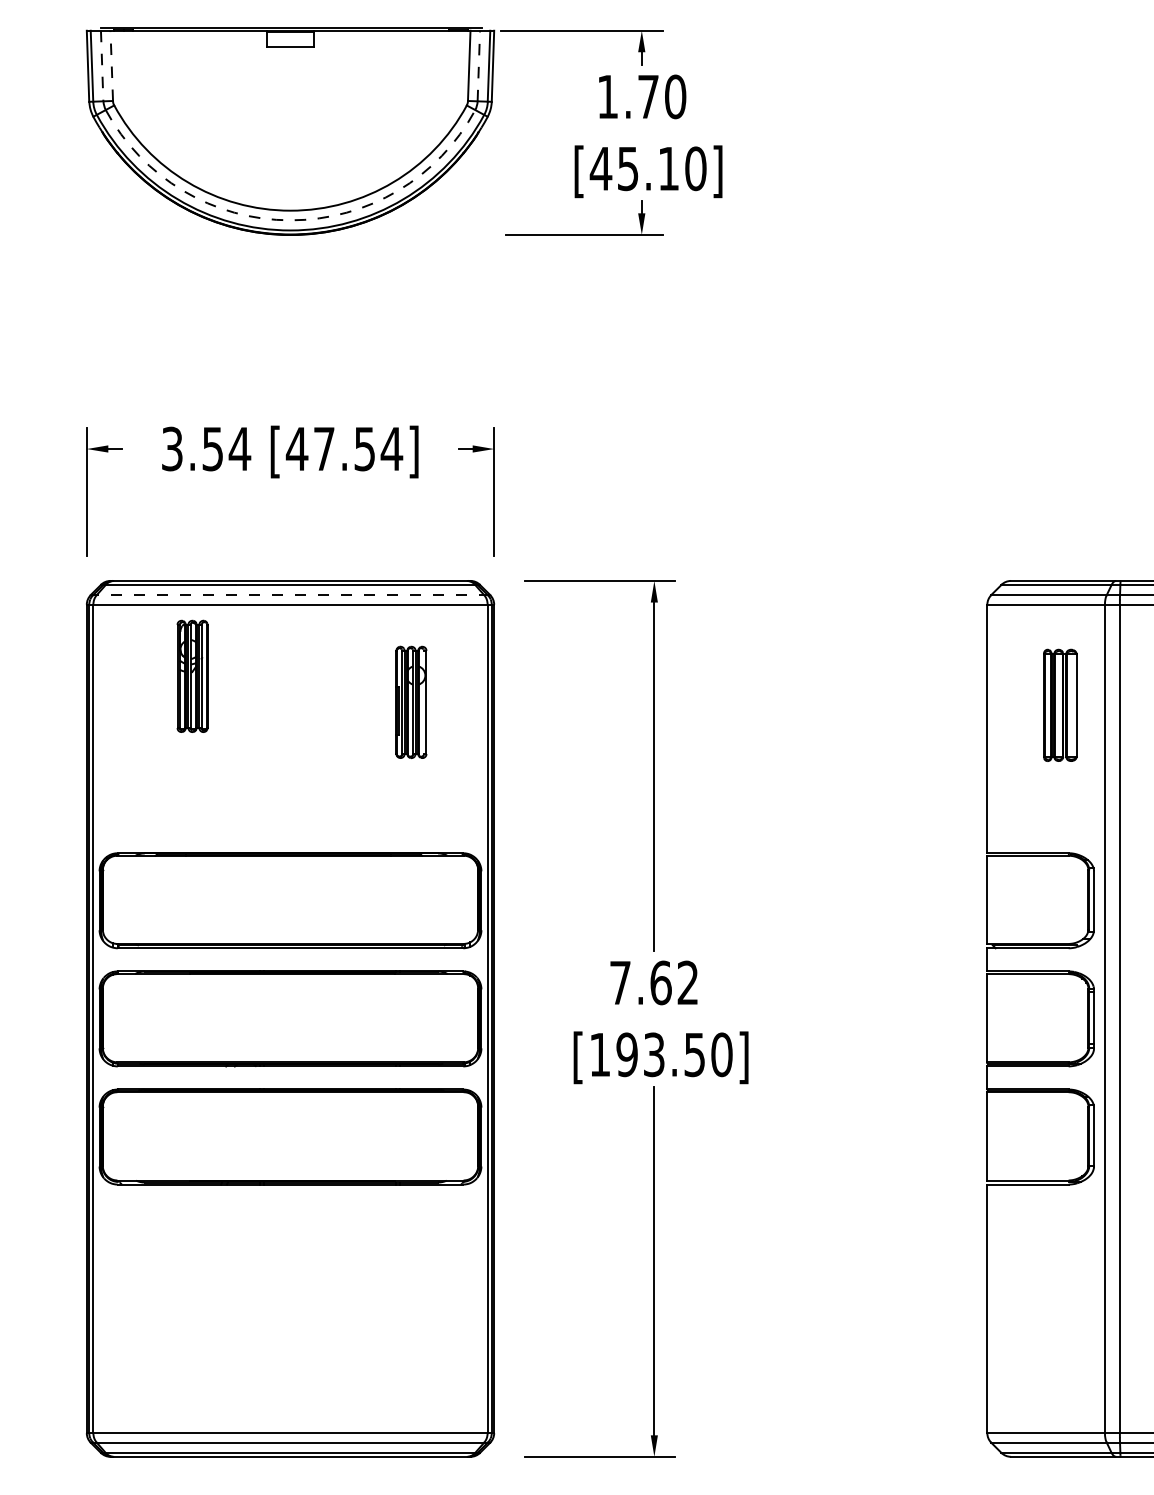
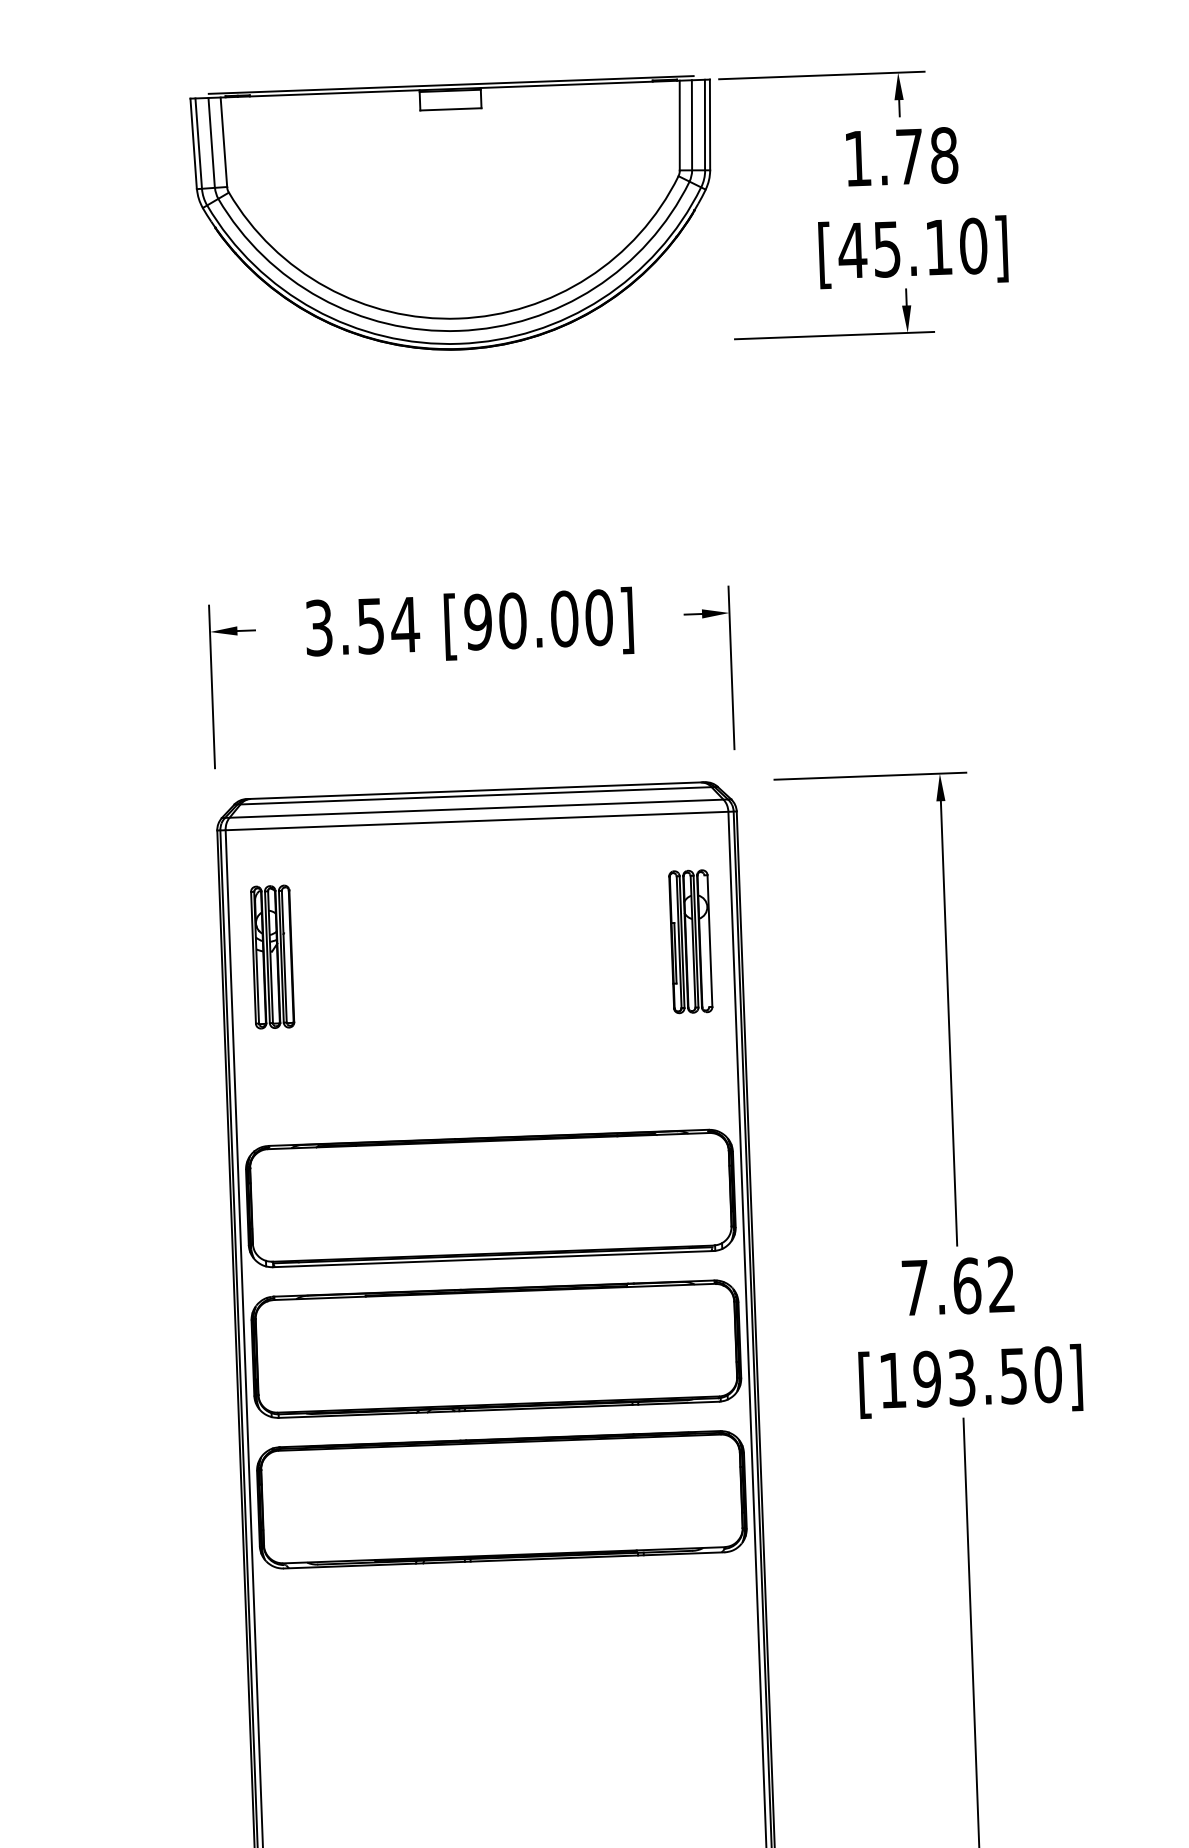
line: (111, 65) -> (223, 141), dashed -> solid
line: (478, 65) -> (691, 124), dashed -> solid
line: (102, 66) -> (212, 143), dashed -> solid
text: (675, 96) -> (944, 154), 1.70 -> 1.78
arc: (290, 220) -> (459, 331), dashed -> solid
text: (344, 448) -> (538, 619), [47.54] -> [90.00]
line: (290, 595) -> (476, 809), dashed -> solid
part: (192, 675) -> (272, 955), moved
part: (411, 701) -> (690, 940), moved

